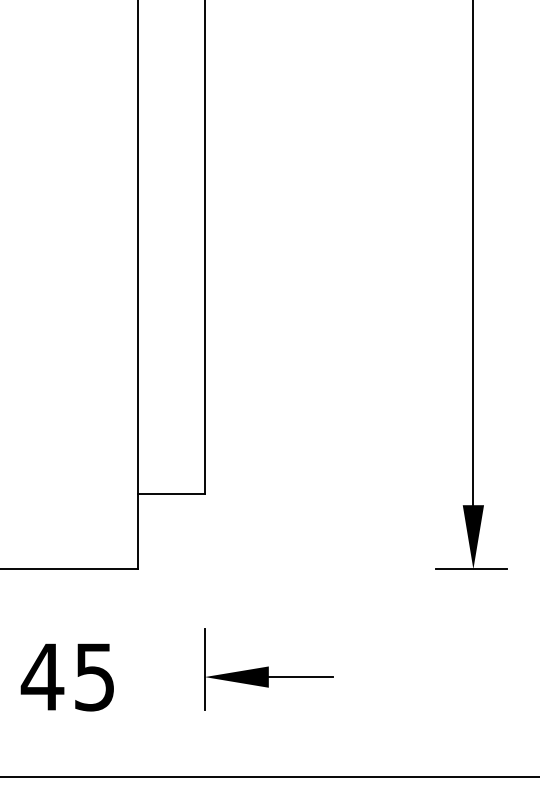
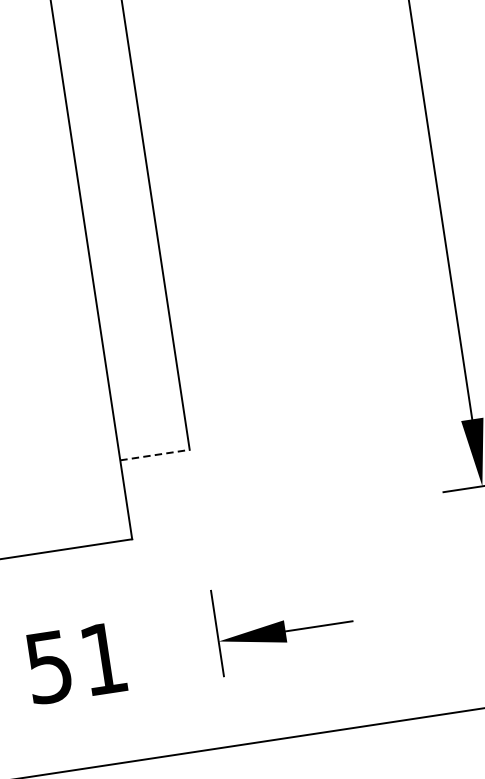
line: (172, 493) -> (155, 454), solid -> dashed
text: (66, 677) -> (74, 663), 45 -> 51

